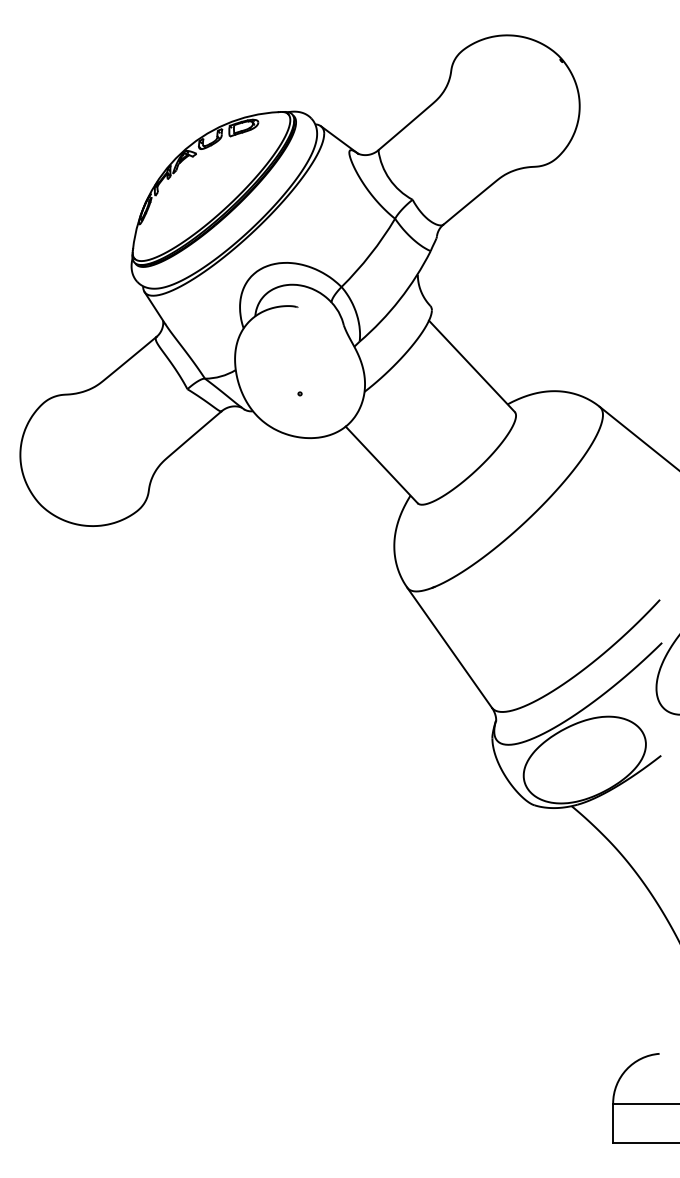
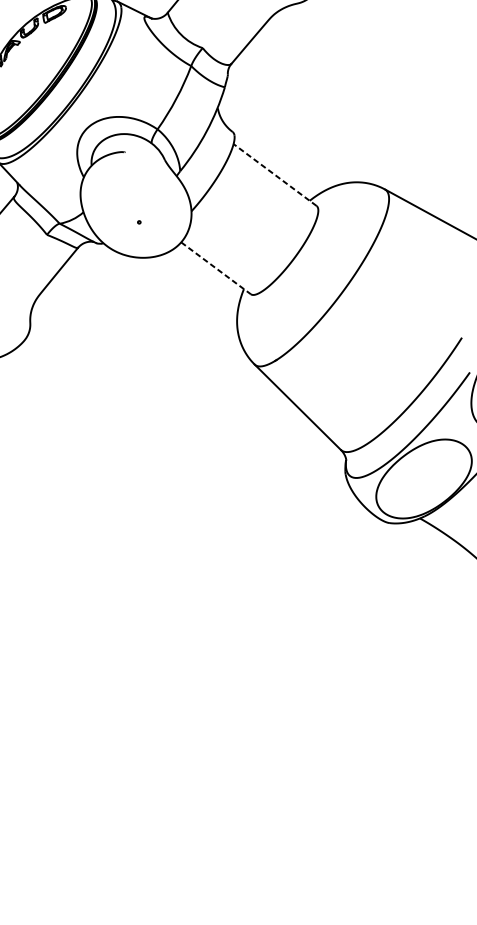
line: (471, 366) -> (274, 175), solid -> dashed
line: (381, 464) -> (215, 268), solid -> dashed

